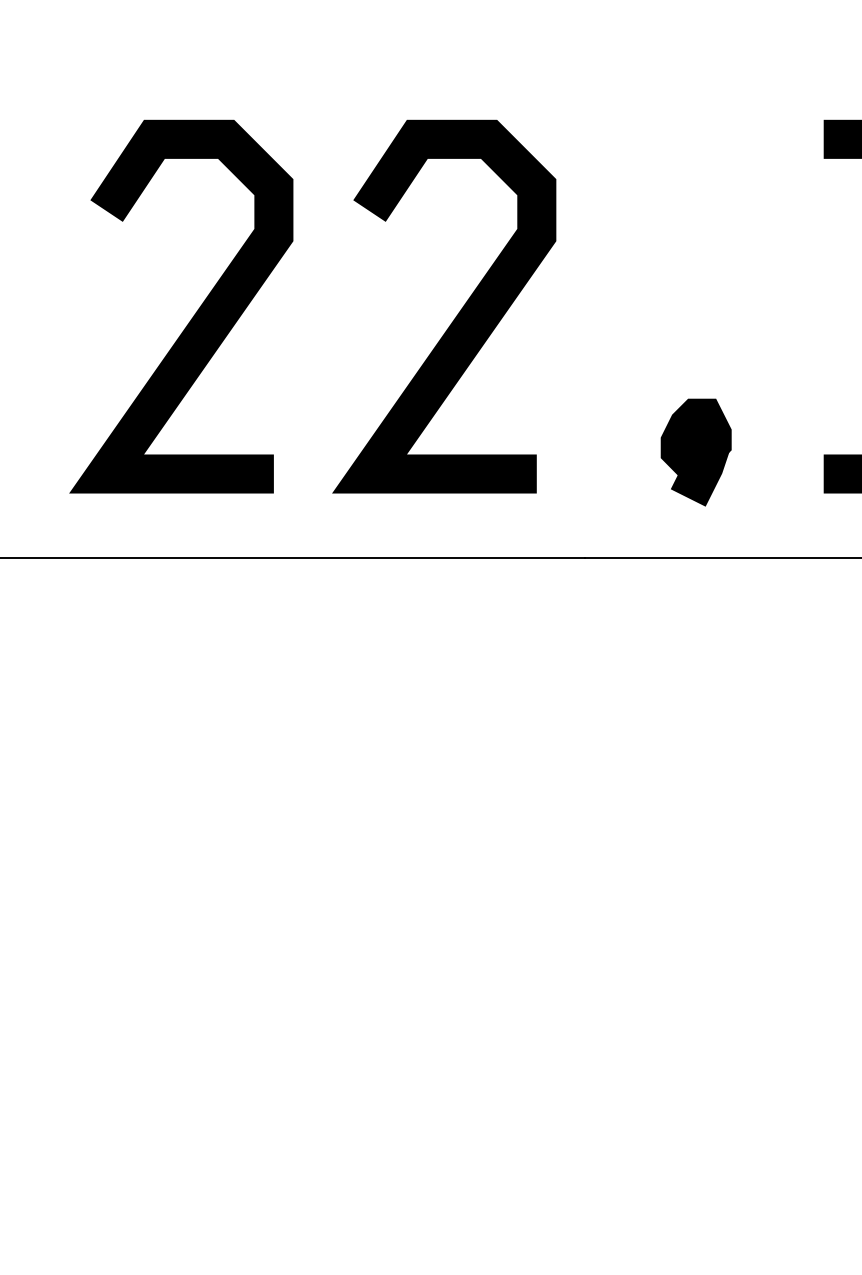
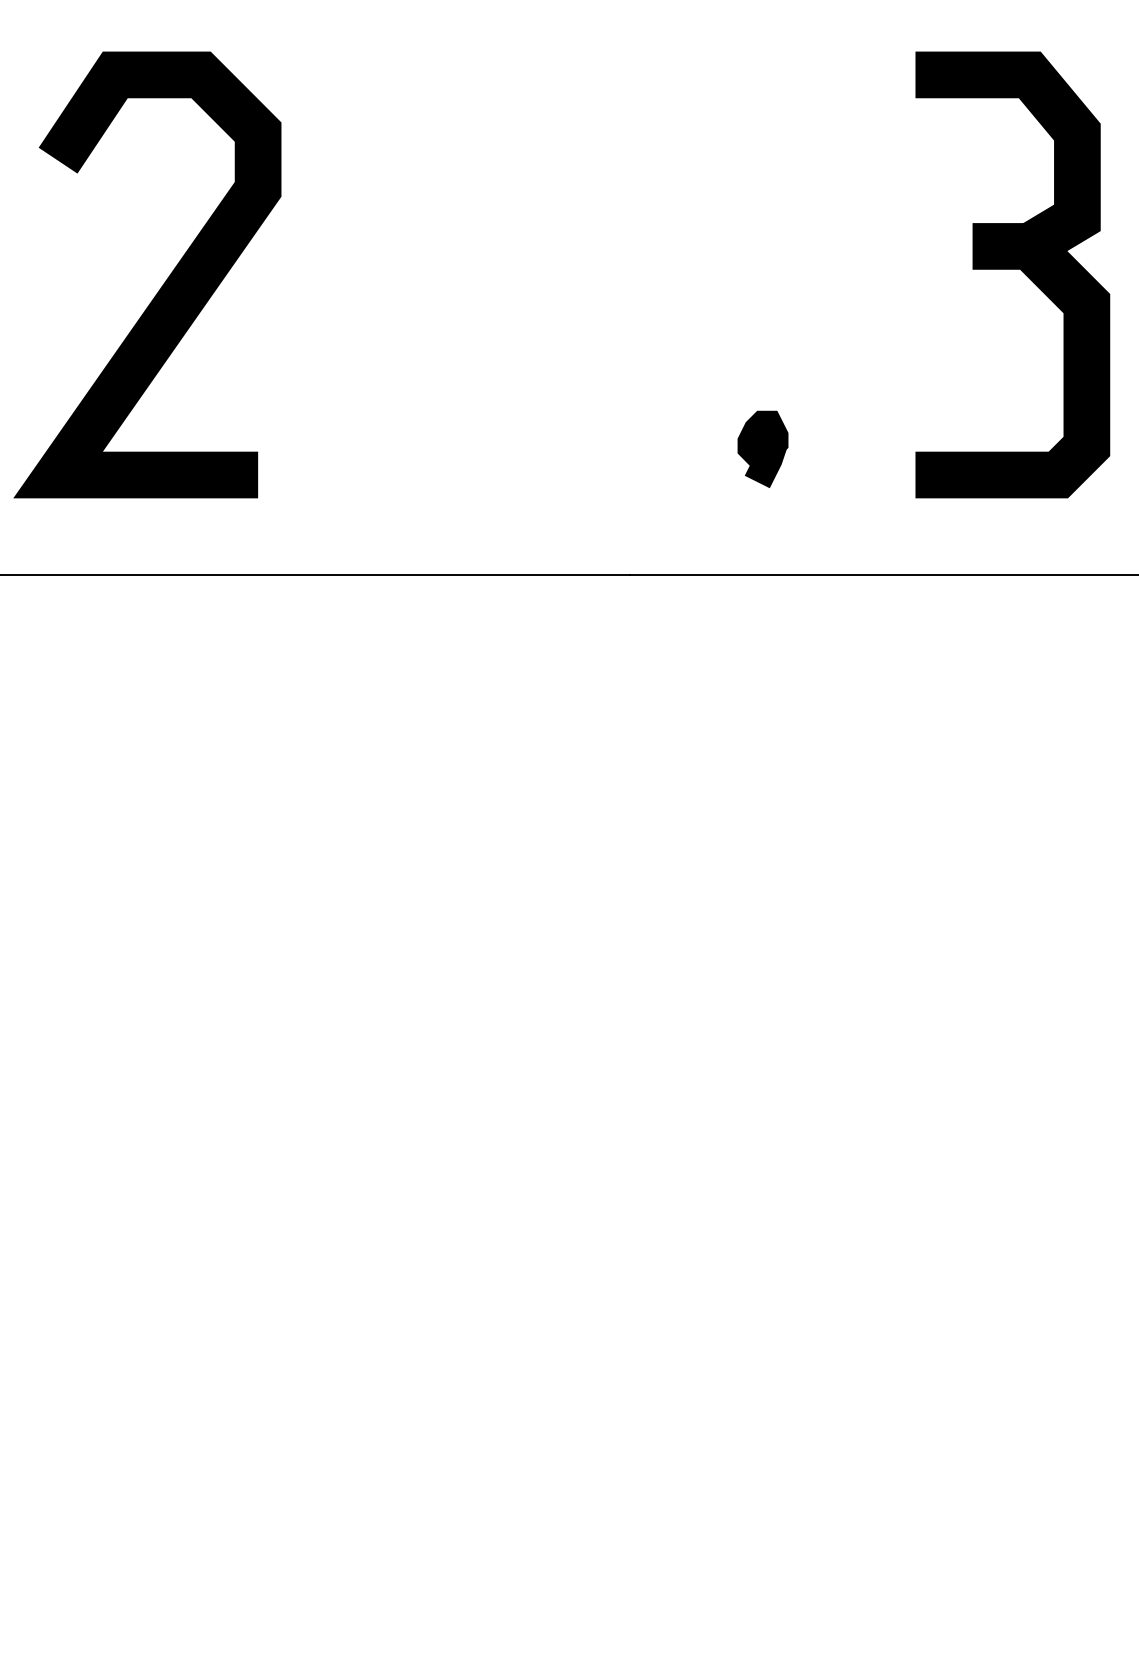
curve: (456, 315) -> (476, 285), removed
part: (695, 452) -> (762, 449), size x0.6

